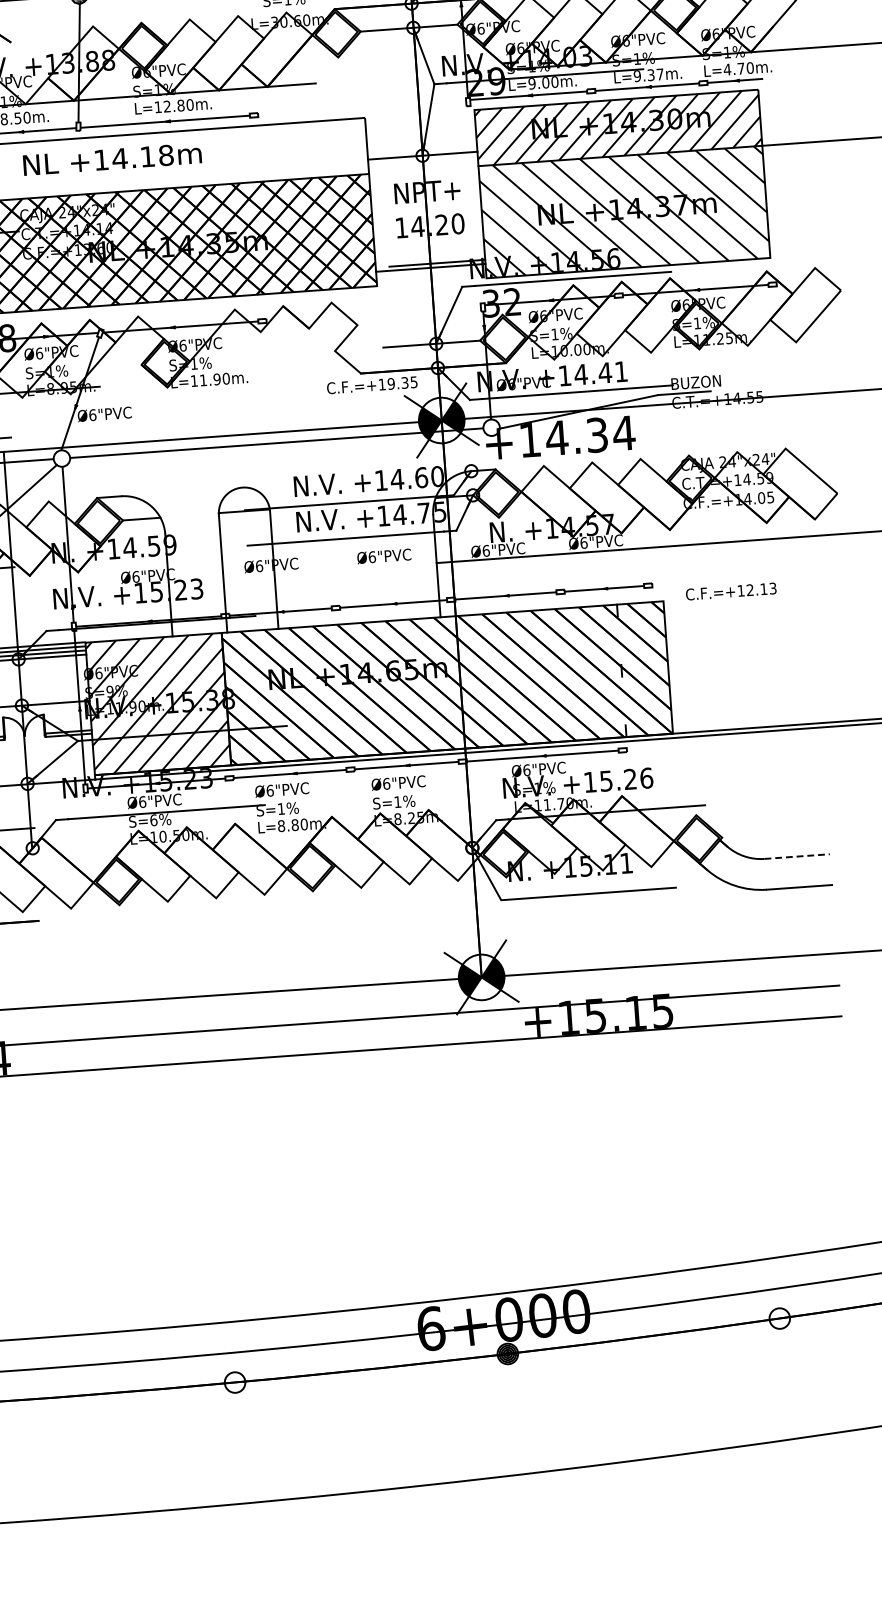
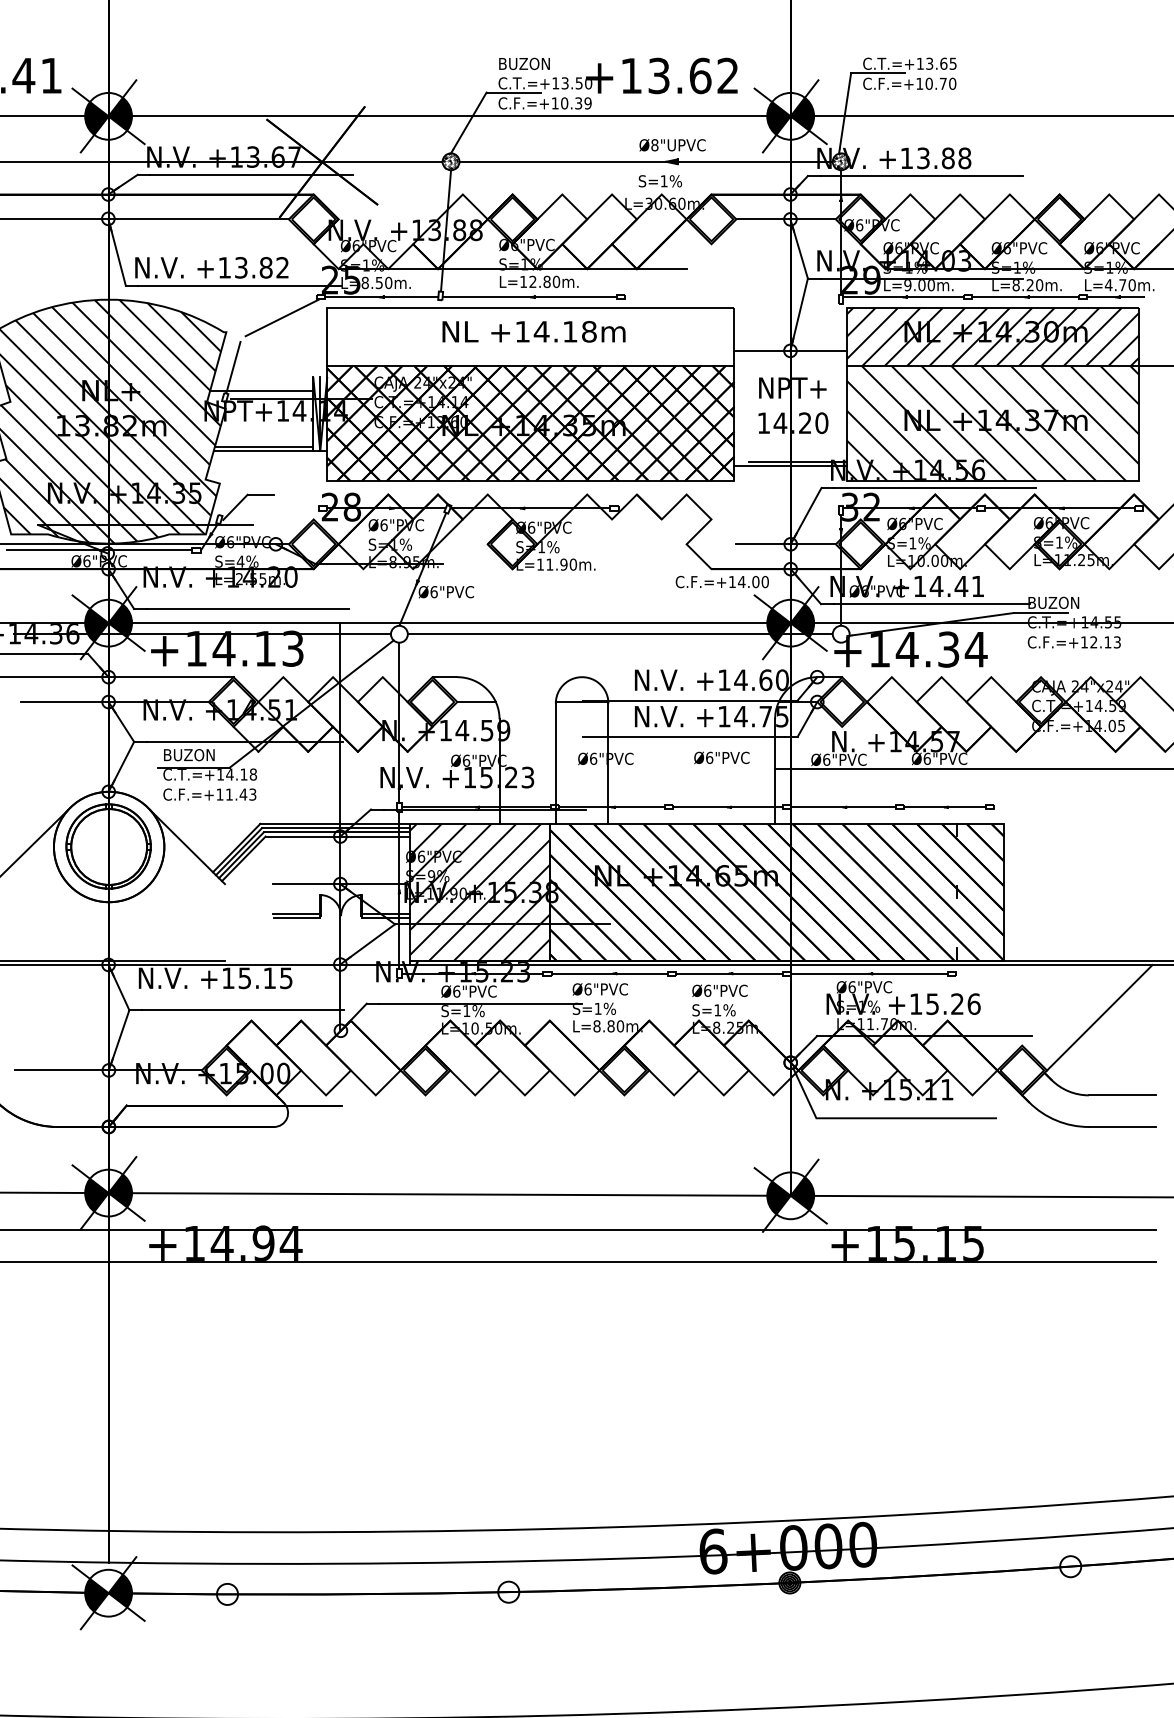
text: (648, 75) -> (1027, 285), L=9.37m. -> L=8.20m.
text: (111, 159) -> (533, 331), moved
text: (401, 382) -> (752, 581), C.F.=+19.35 -> C.F.=+14.00
text: (730, 591) -> (1073, 642), moved
line: (769, 782) -> (1099, 1017), added
text: (153, 820) -> (466, 1011), S=6% -> S=1%
line: (797, 856) -> (1122, 1095), dashed -> solid

